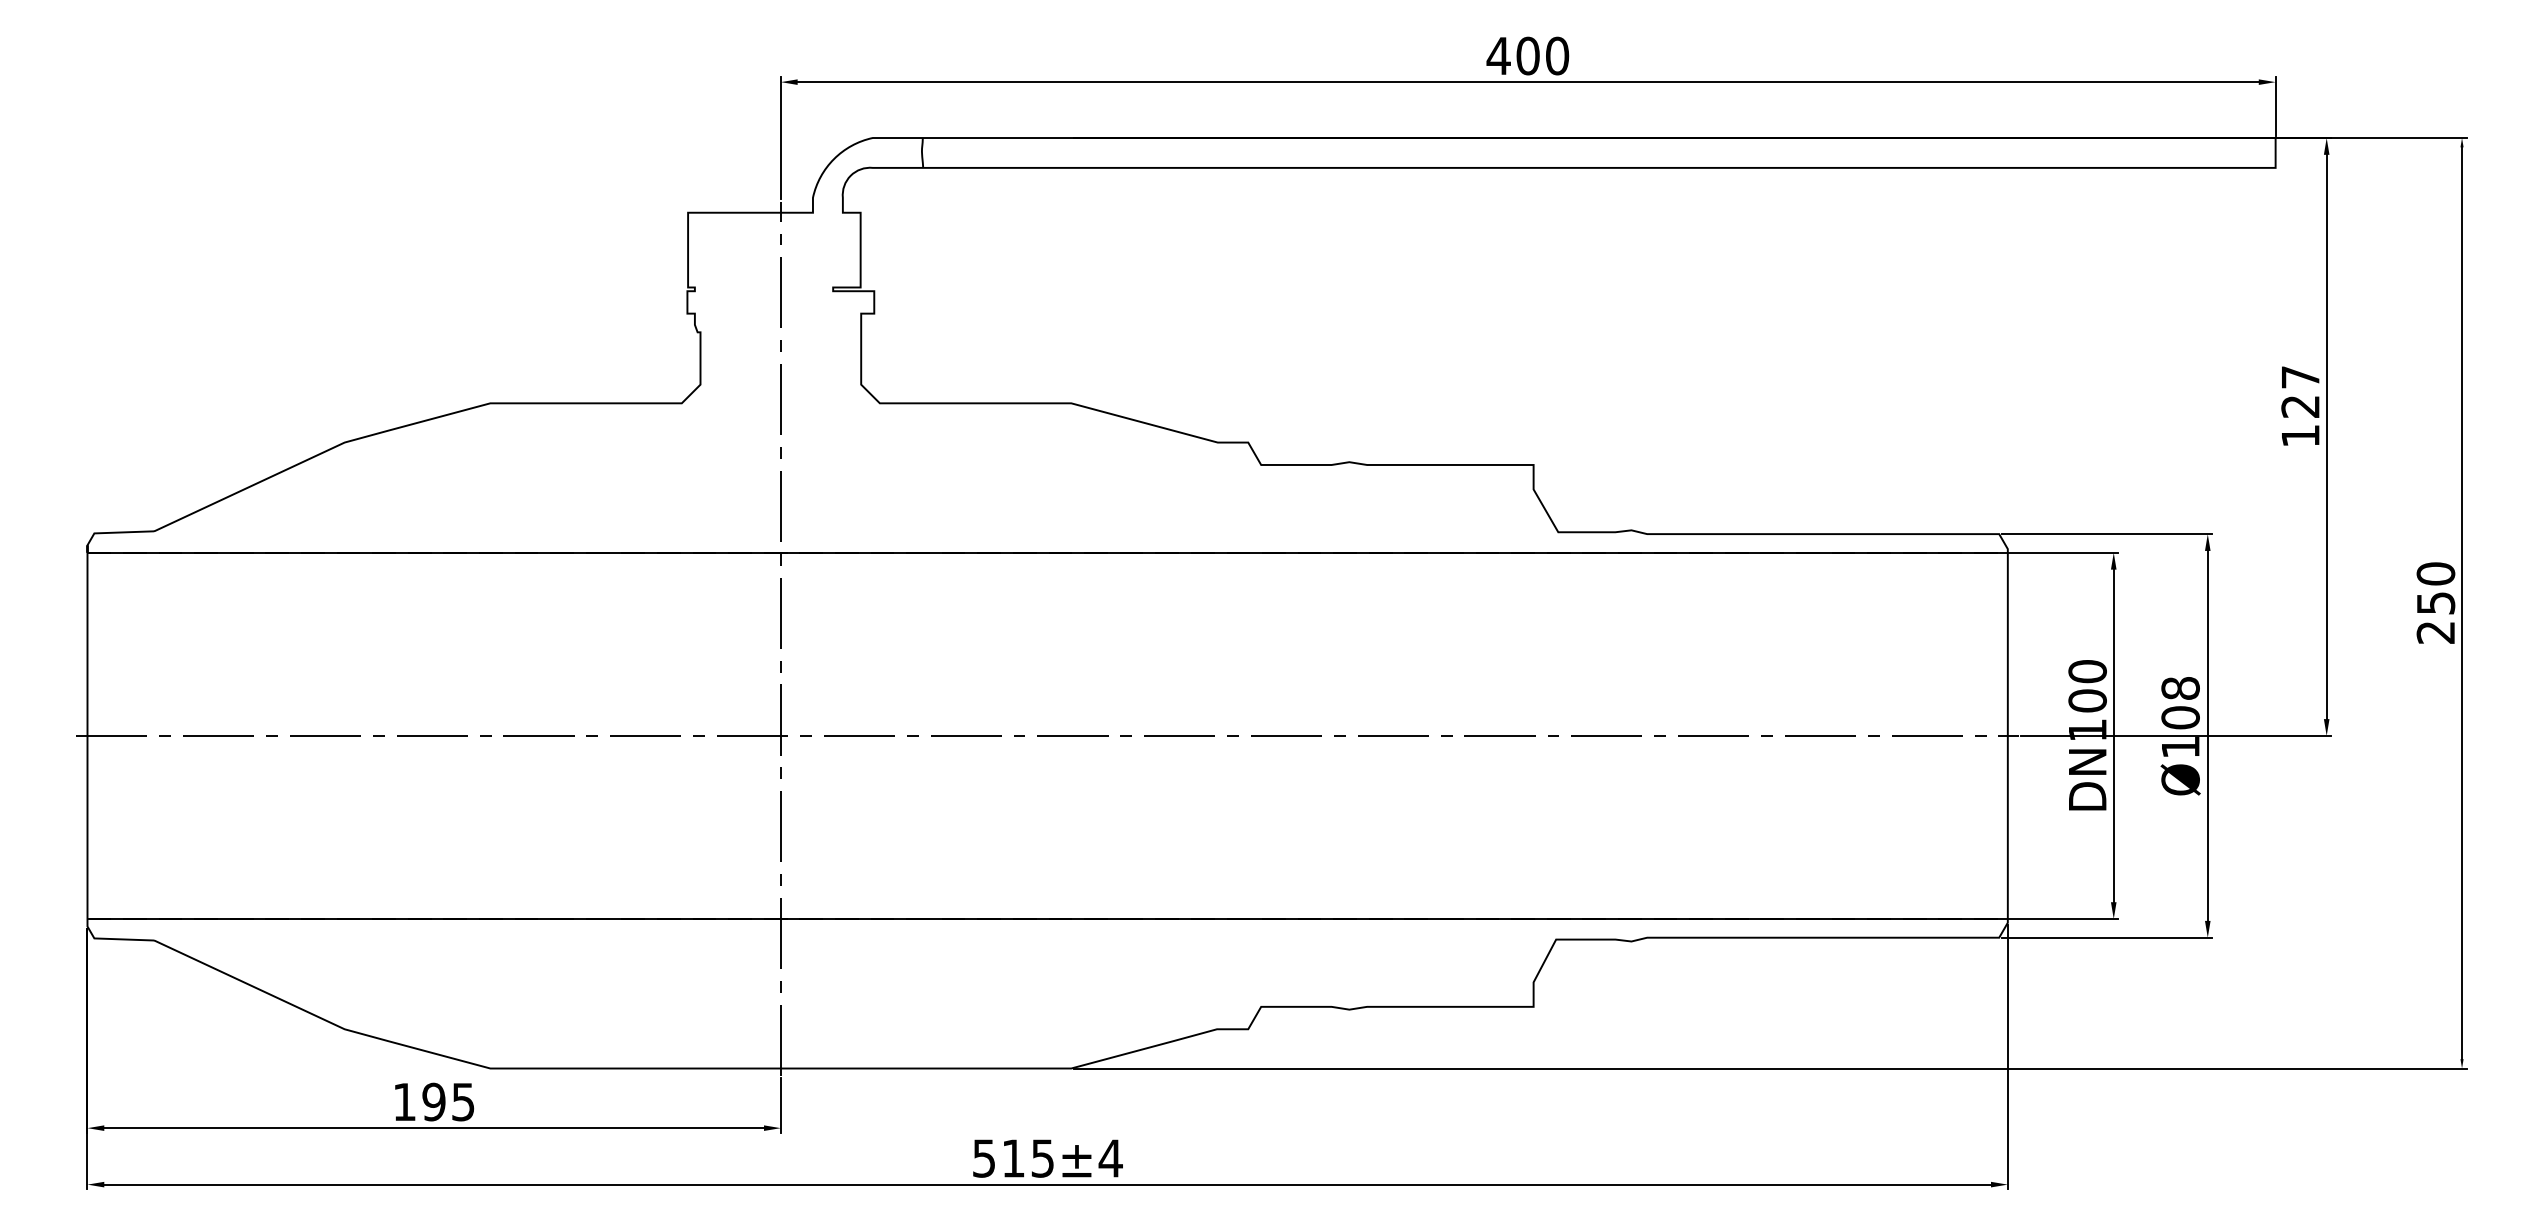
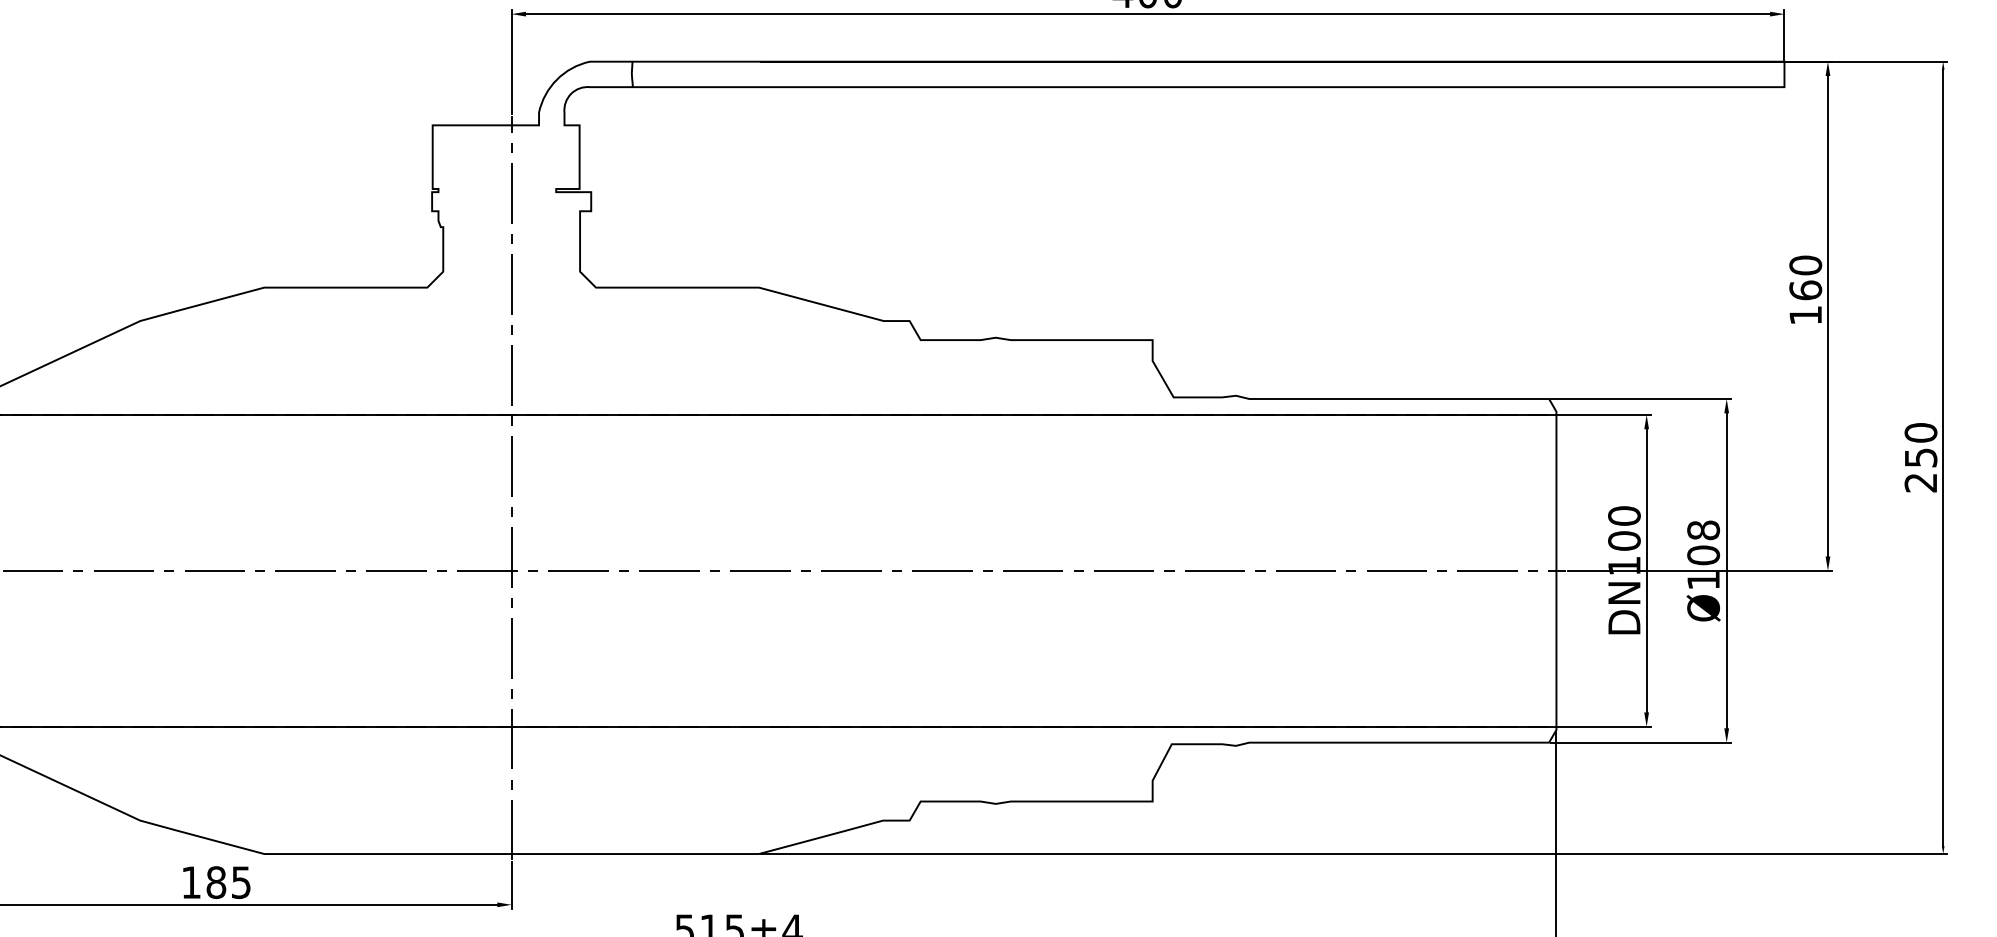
text: (2300, 391) -> (1805, 277), 127 -> 160
text: (433, 1101) -> (215, 882), 195 -> 185

